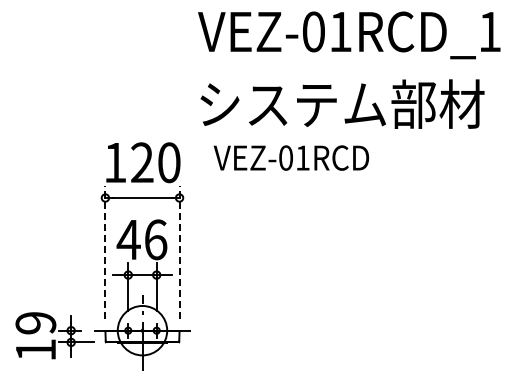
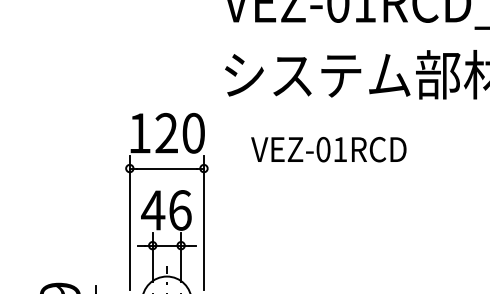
text: (291, 157) -> (328, 149), moved
line: (105, 252) -> (129, 223), dashed -> solid
line: (179, 252) -> (203, 223), dashed -> solid

